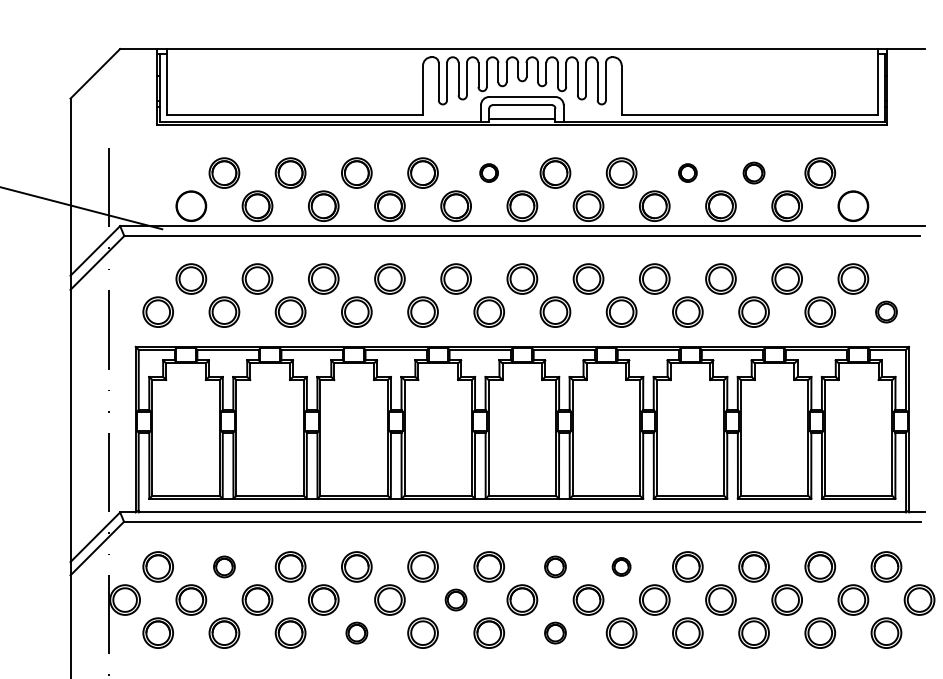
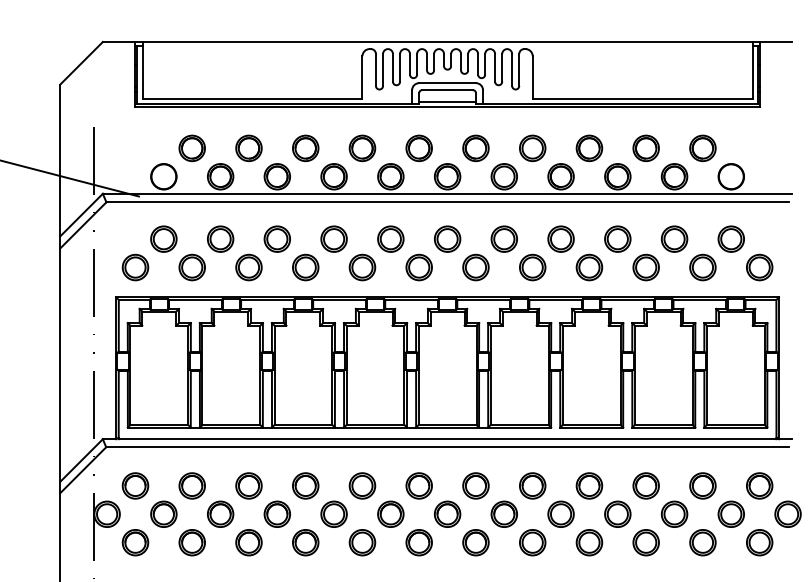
part: (488, 172) -> (418, 147), size x1.67
part: (687, 172) -> (589, 147), size x1.67
part: (753, 172) -> (645, 147), size x1.43
part: (886, 311) -> (759, 267), size x1.43
part: (224, 566) -> (192, 485), size x1.43
part: (555, 566) -> (475, 485), size x1.43
part: (621, 566) -> (532, 485), size x1.67
part: (455, 599) -> (390, 513), size x1.43
part: (356, 632) -> (305, 542), size x1.43
part: (555, 632) -> (475, 542), size x1.43

